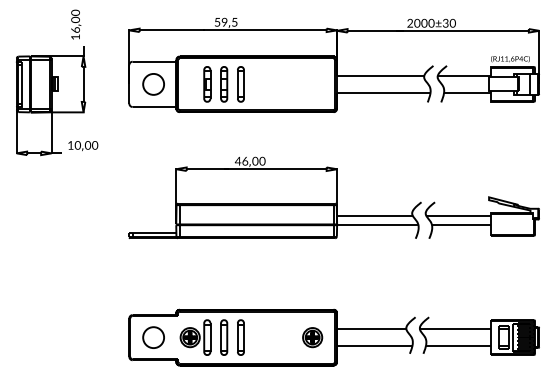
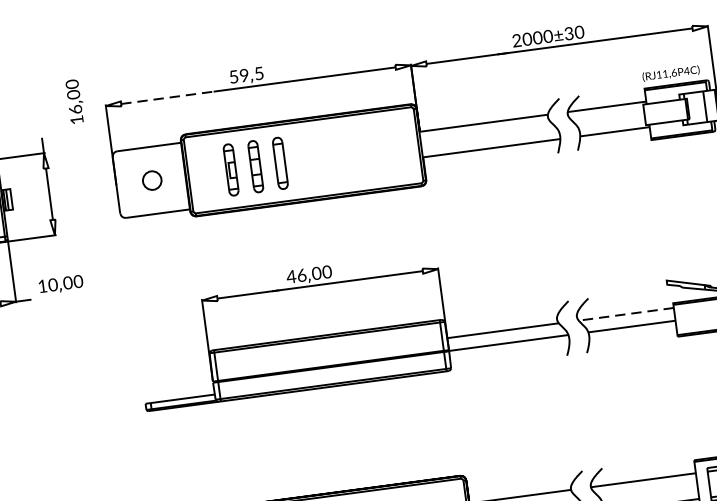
text: (76, 24) -> (75, 101), moved
line: (172, 30) -> (169, 97), solid -> dashed
circle: (153, 84) -> (152, 180), size x0.6
line: (458, 216) -> (625, 314), solid -> dashed

